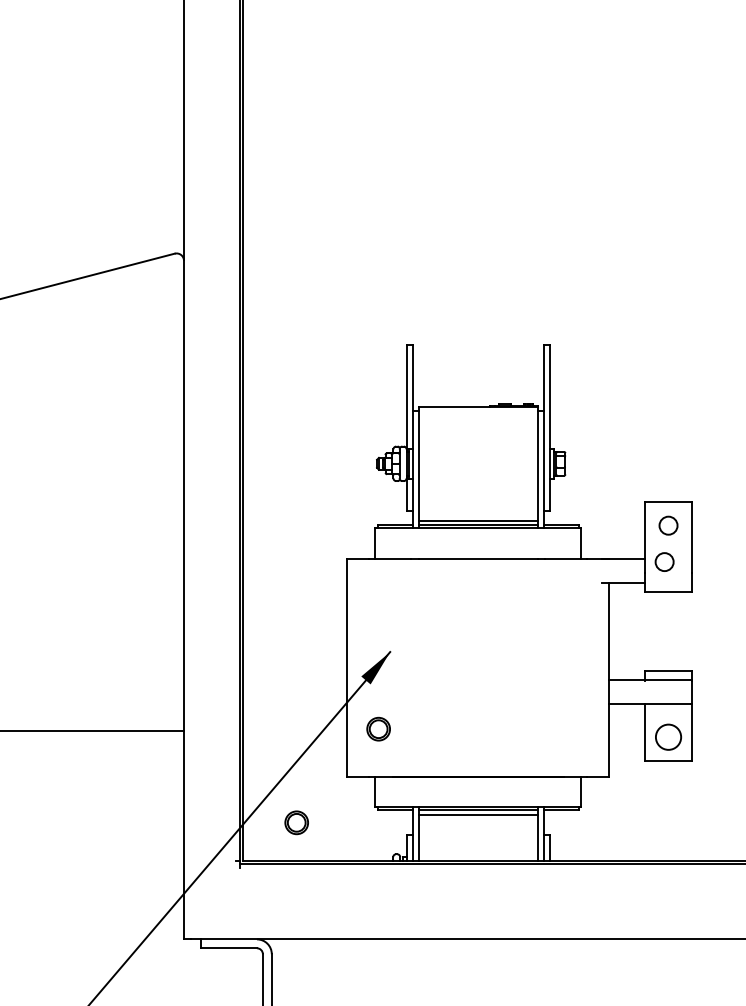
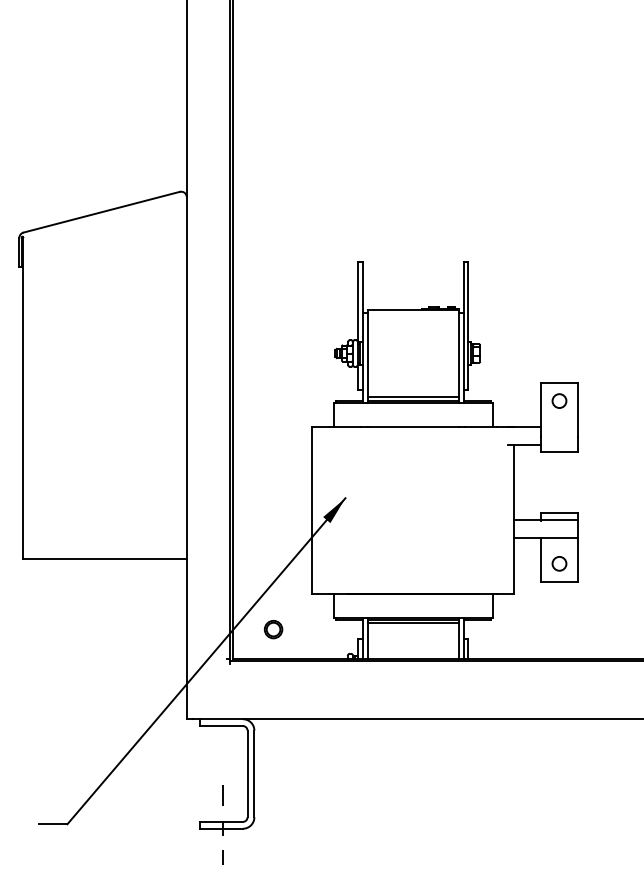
circle: (664, 561) -> (556, 428), removed
part: (378, 729) -> (336, 557), removed
circle: (668, 736) -> (559, 563), size x0.71

